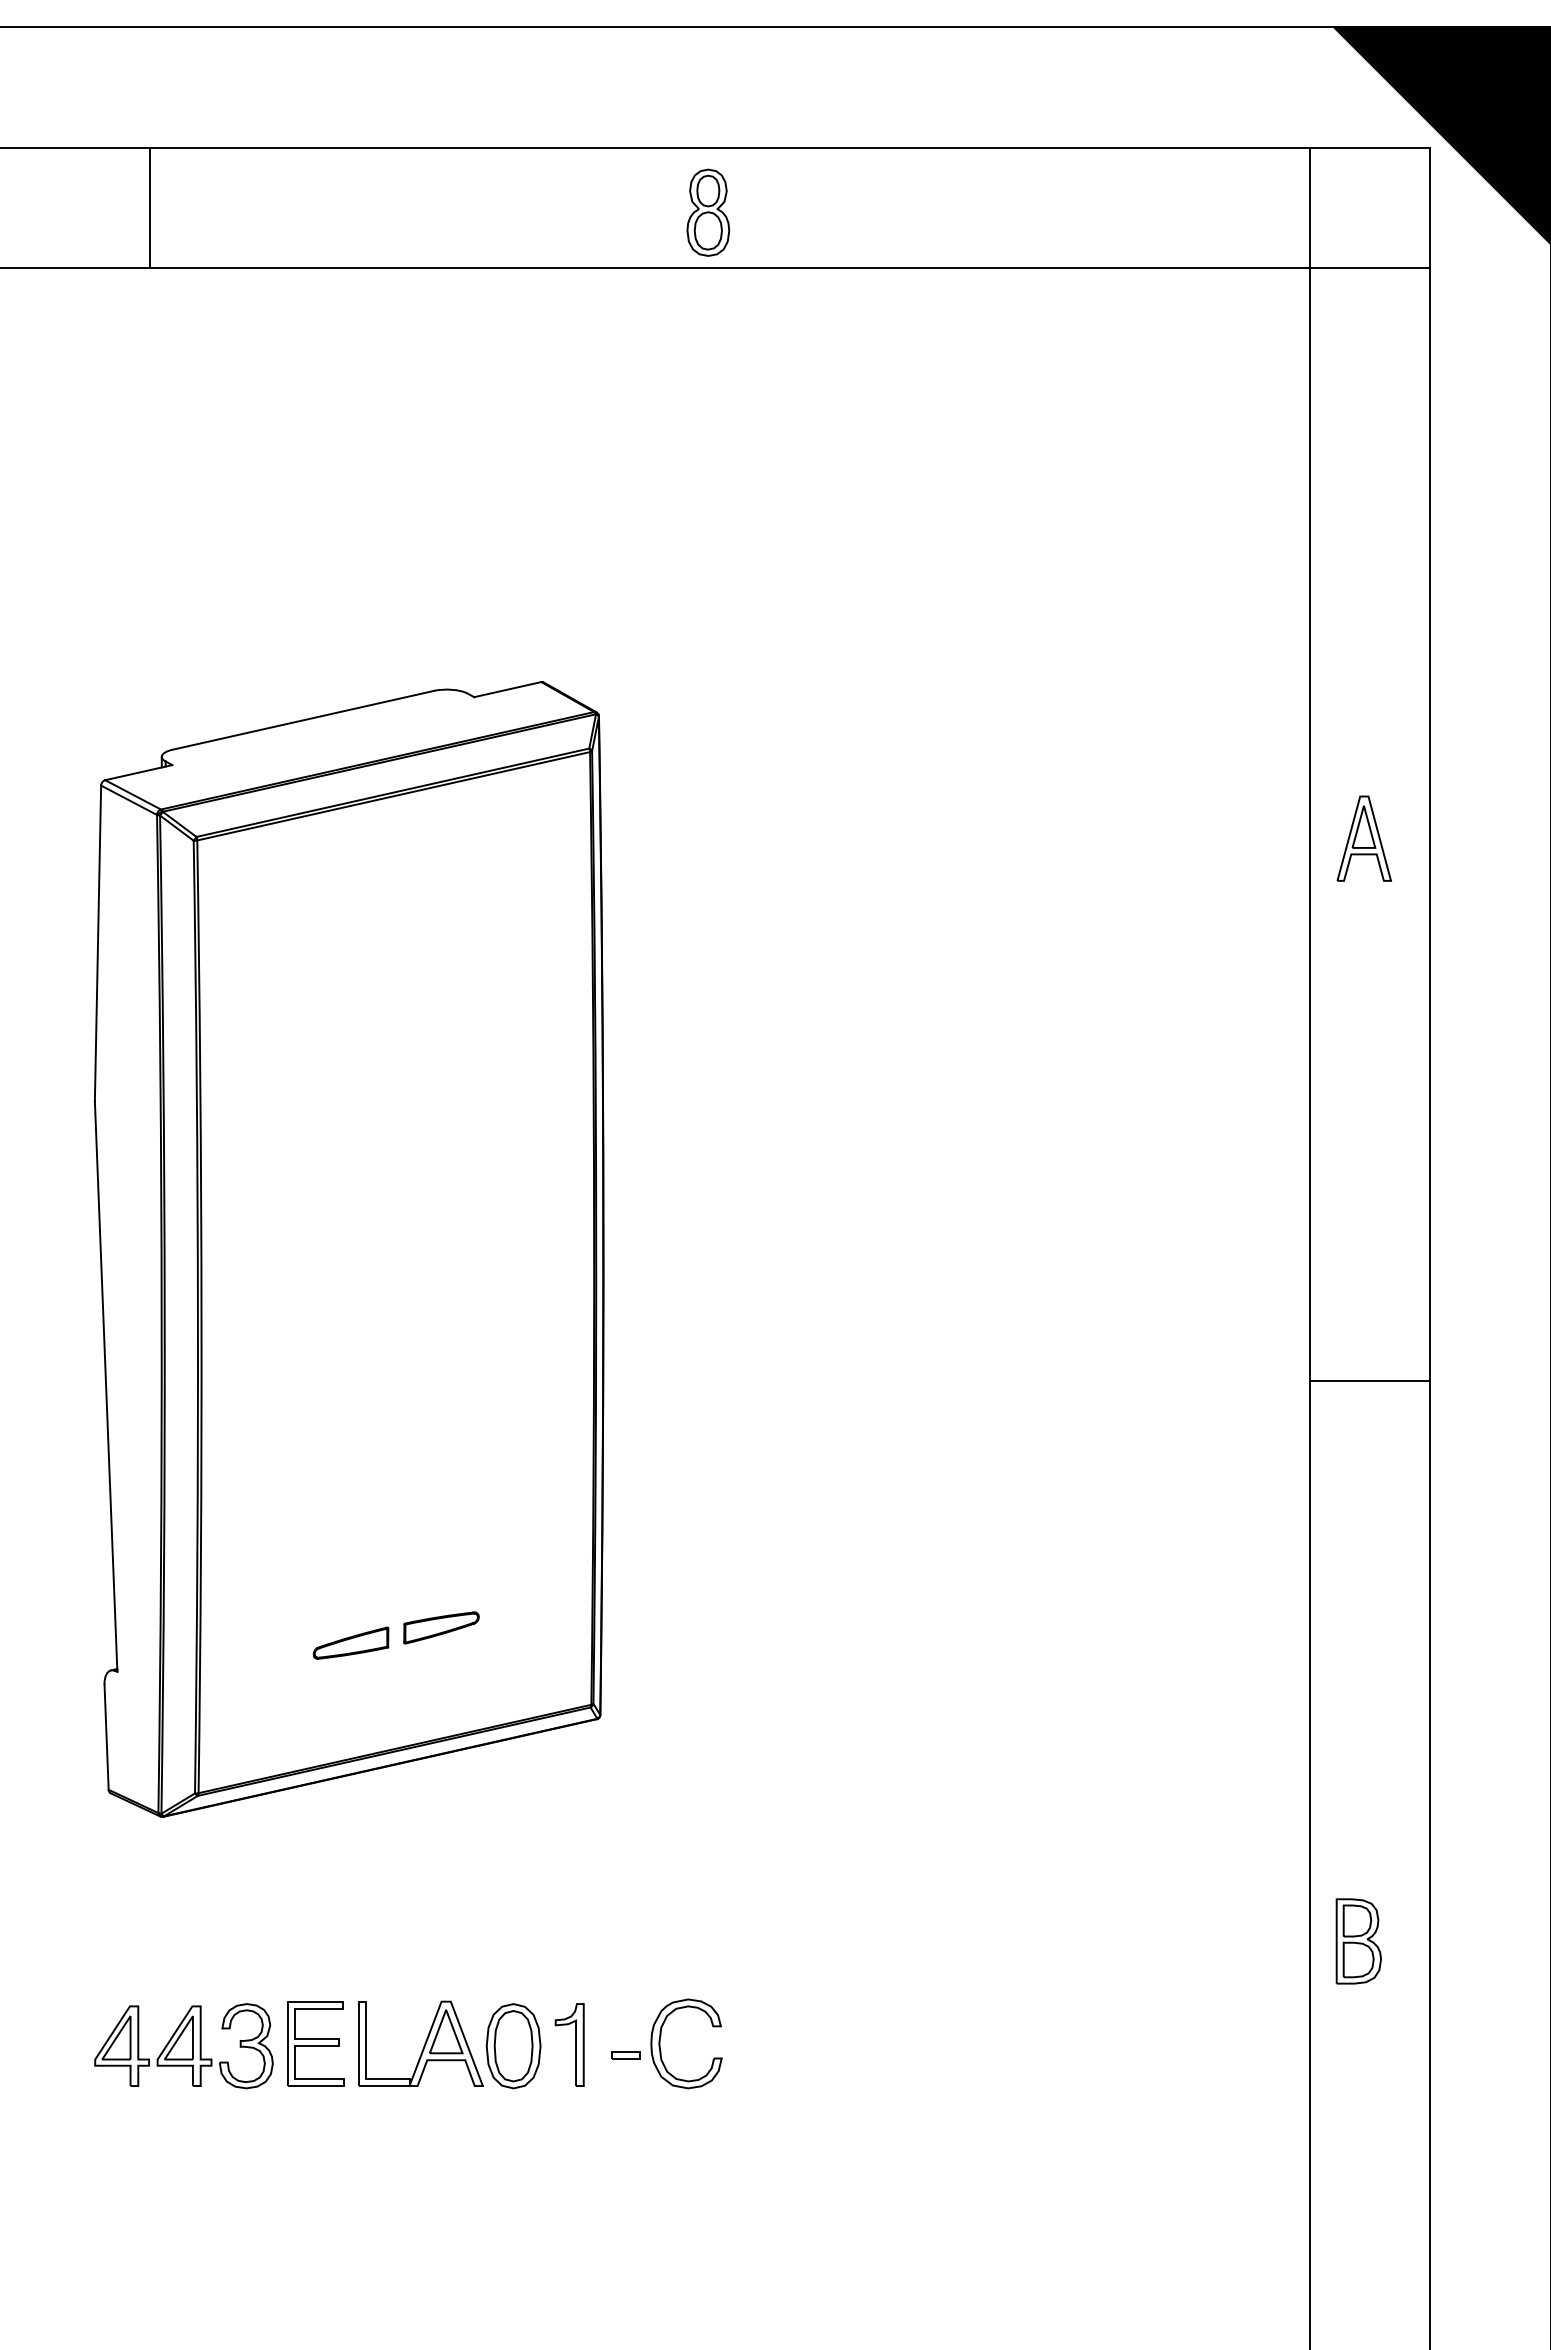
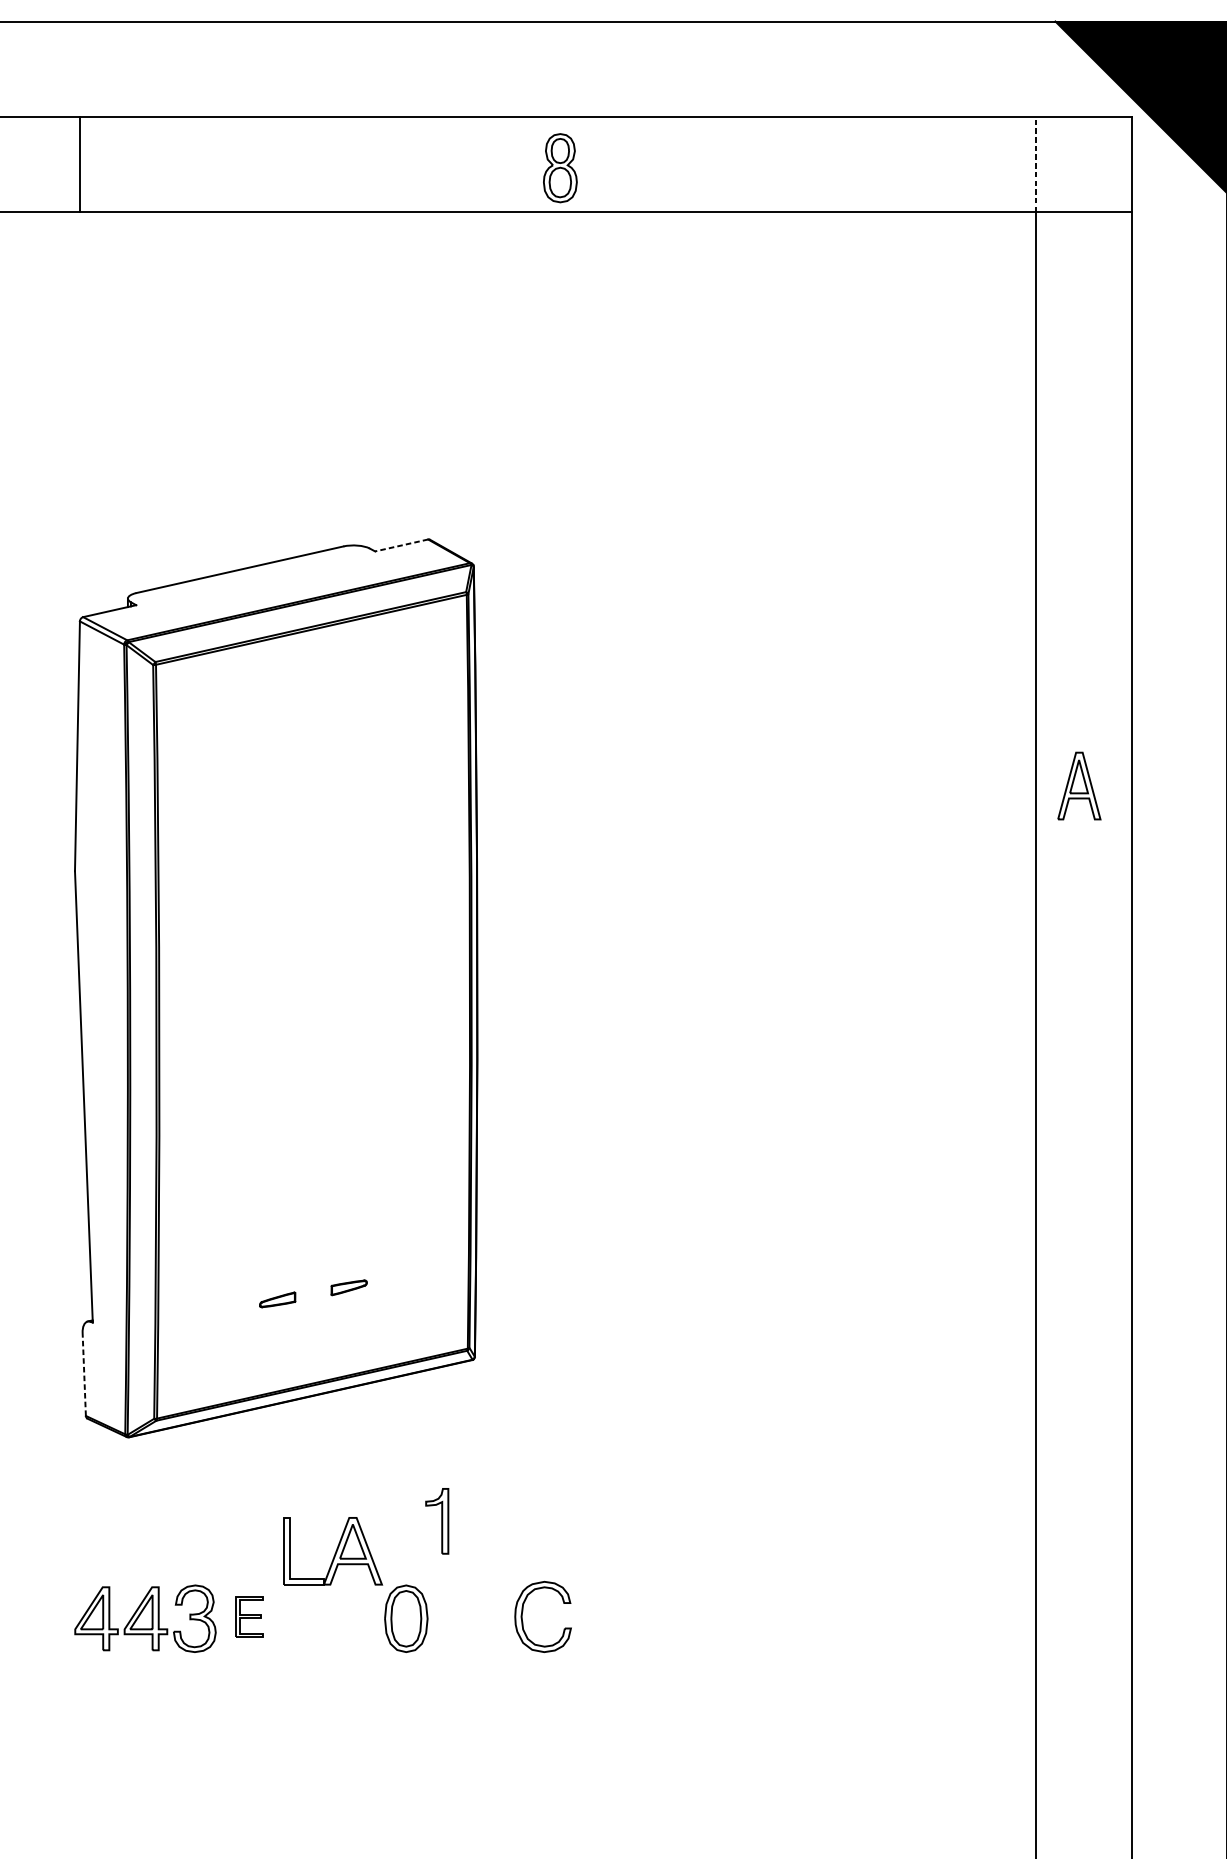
line: (150, 207) -> (80, 164), moved
line: (1309, 207) -> (1036, 164), solid -> dashed
line: (507, 689) -> (401, 545), solid -> dashed
part: (1364, 838) -> (1079, 785), moved
line: (1369, 1381) -> (1083, 1092), removed
part: (441, 1627) -> (349, 1287), size x0.6
part: (350, 1642) -> (277, 1299), size x0.6
line: (106, 1736) -> (84, 1373), solid -> dashed
part: (1358, 1941) -> (1074, 1535), removed
part: (315, 2043) -> (249, 1616), size x0.6
part: (420, 2043) -> (332, 1550), moved
part: (569, 2044) -> (437, 1520), moved
part: (625, 2055) -> (494, 1626), removed

